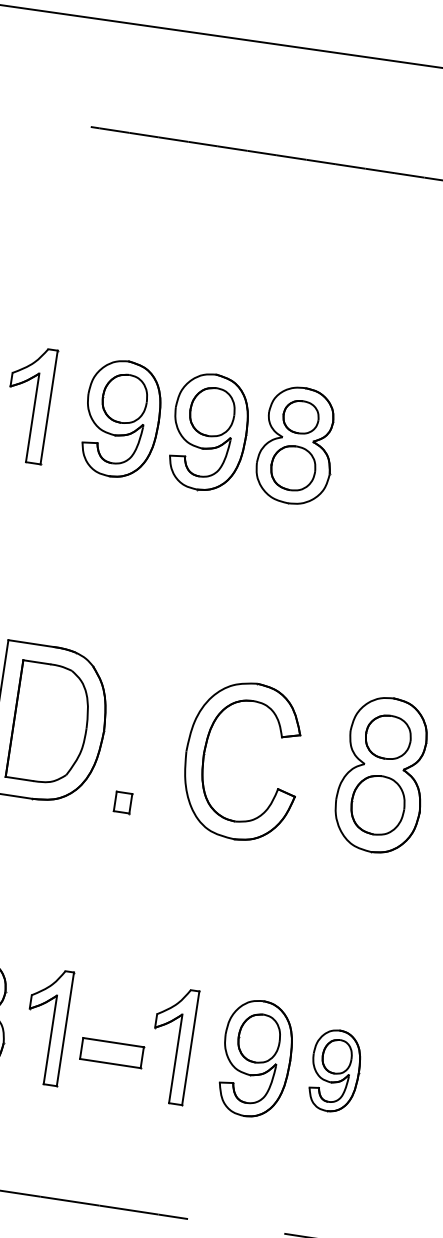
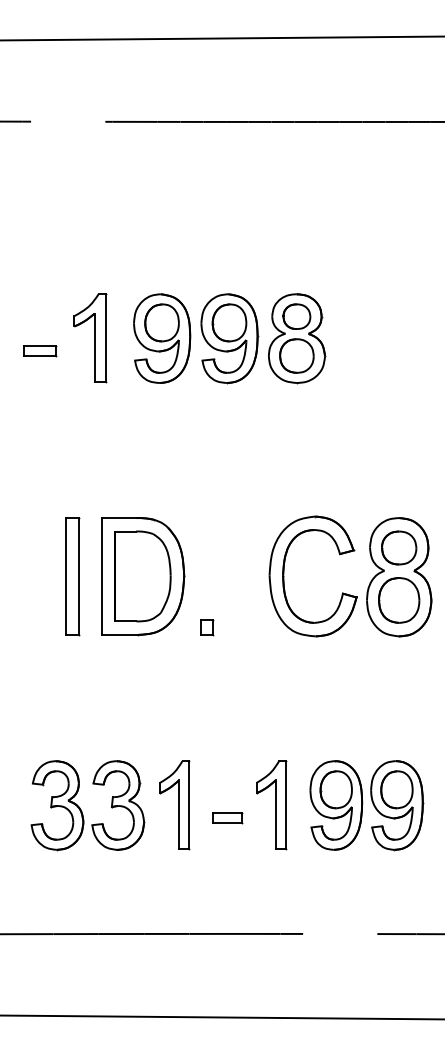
part: (205, 755) -> (284, 576), moved
part: (112, 1054) -> (227, 818), size x0.62
part: (335, 1070) -> (397, 805), size x1.43

